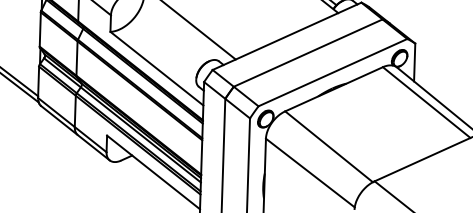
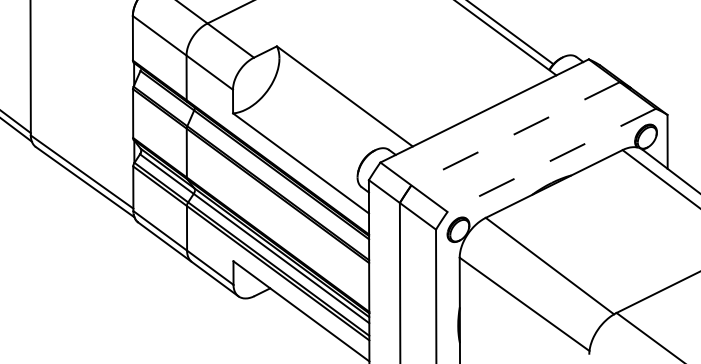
line: (308, 52) -> (515, 133), solid -> dashed
line: (332, 72) -> (551, 160), solid -> dashed

